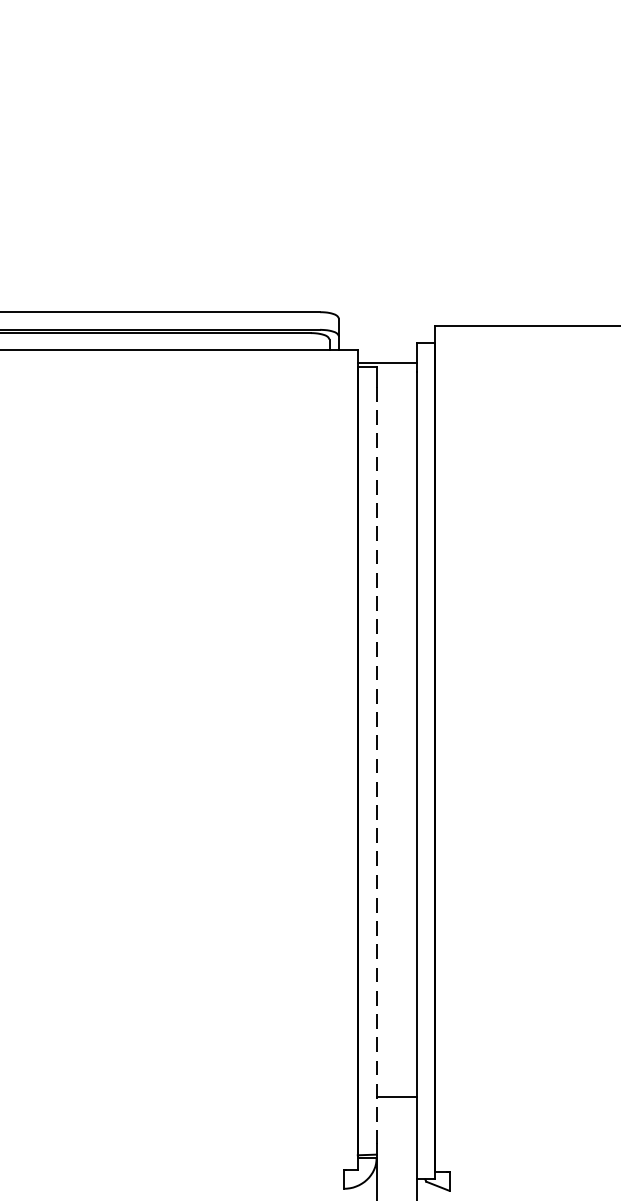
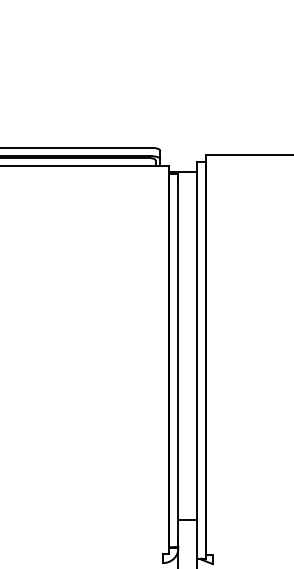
line: (377, 767) -> (178, 363), dashed -> solid

